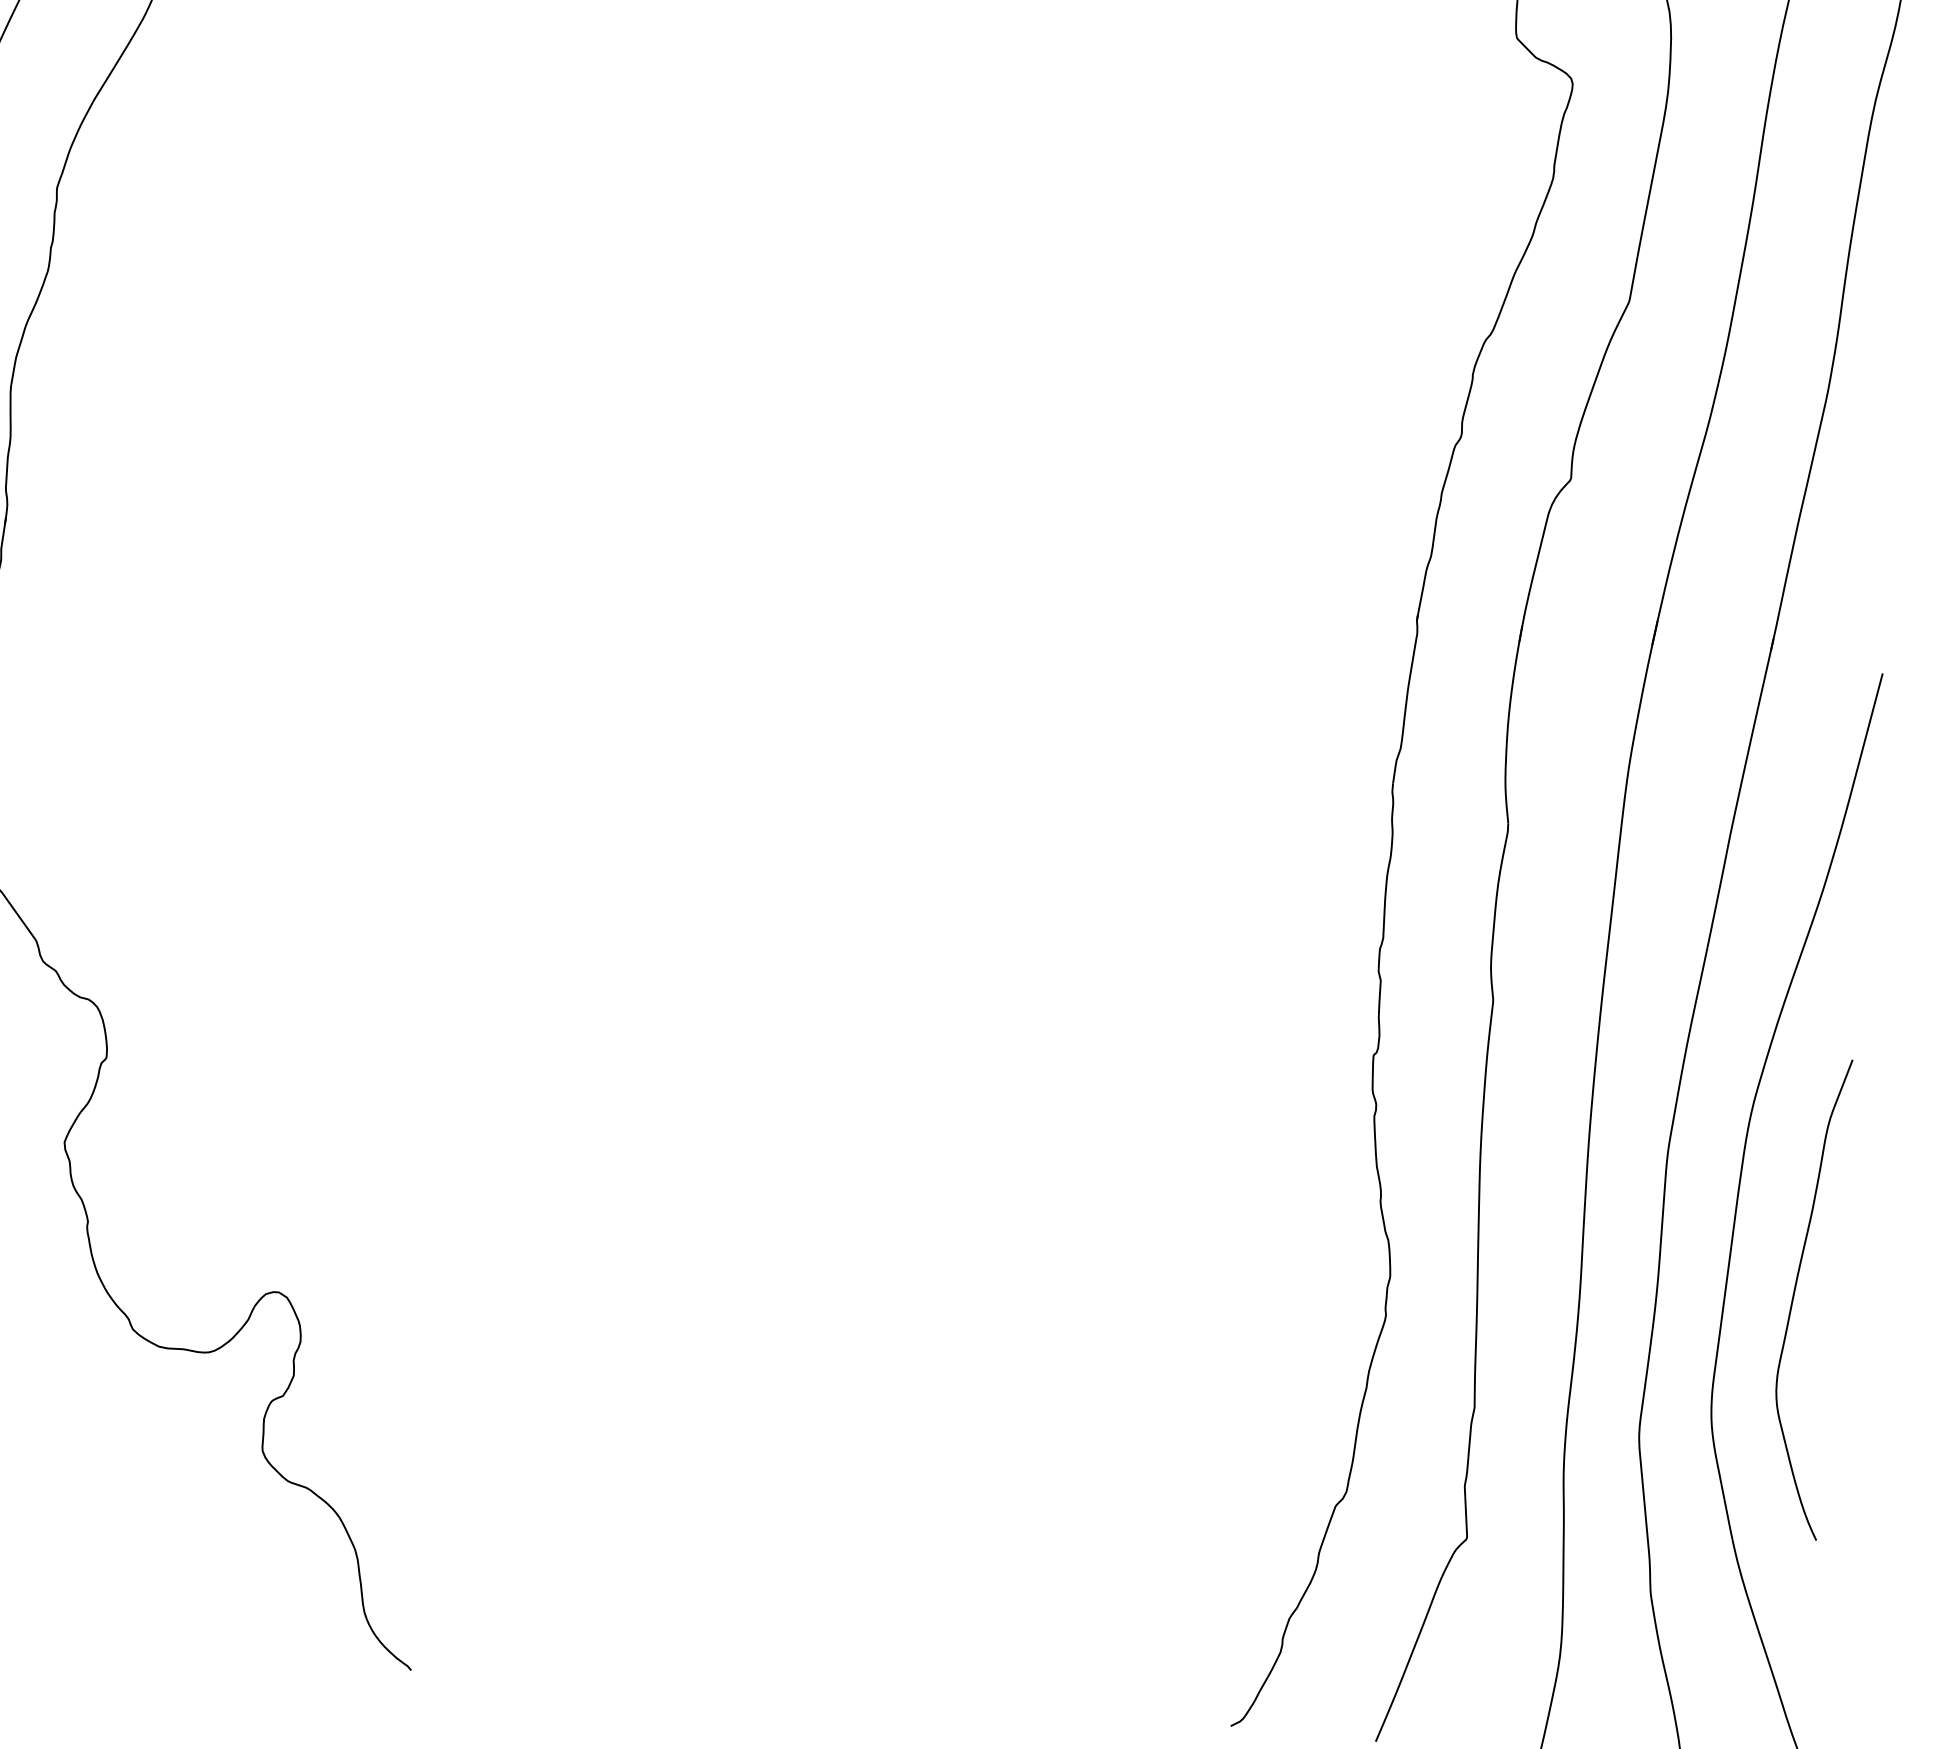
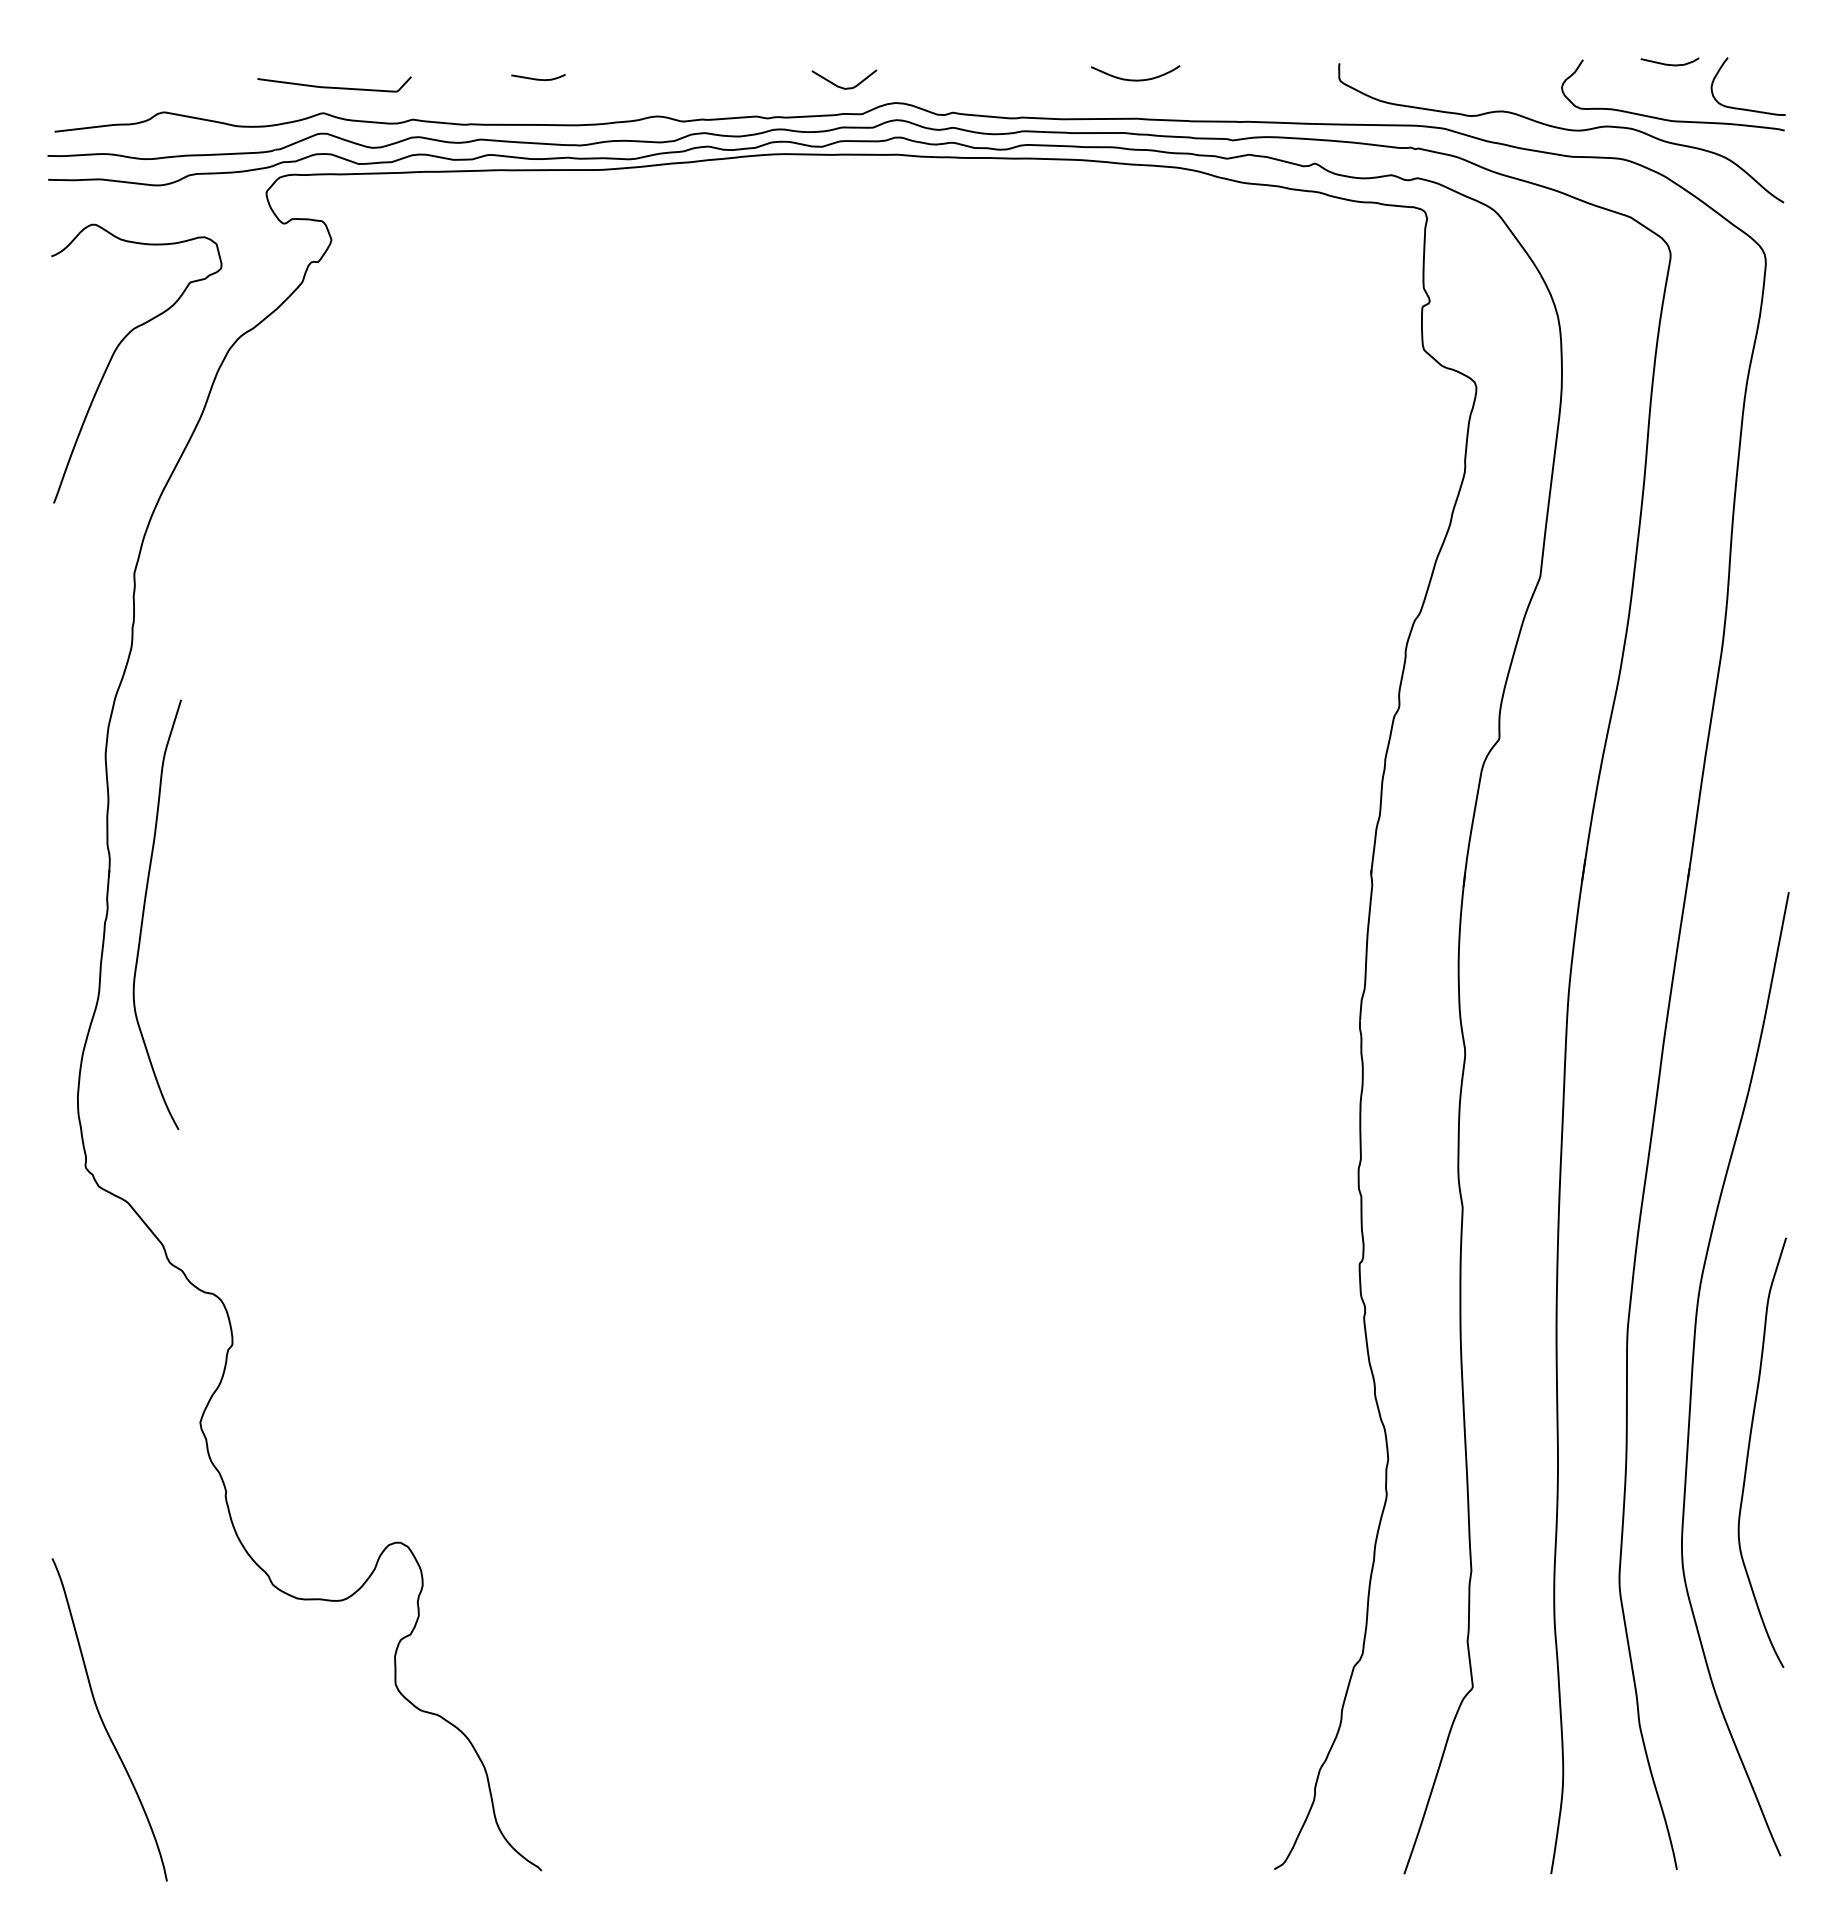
curve: (41, 568) -> (144, 913), added

